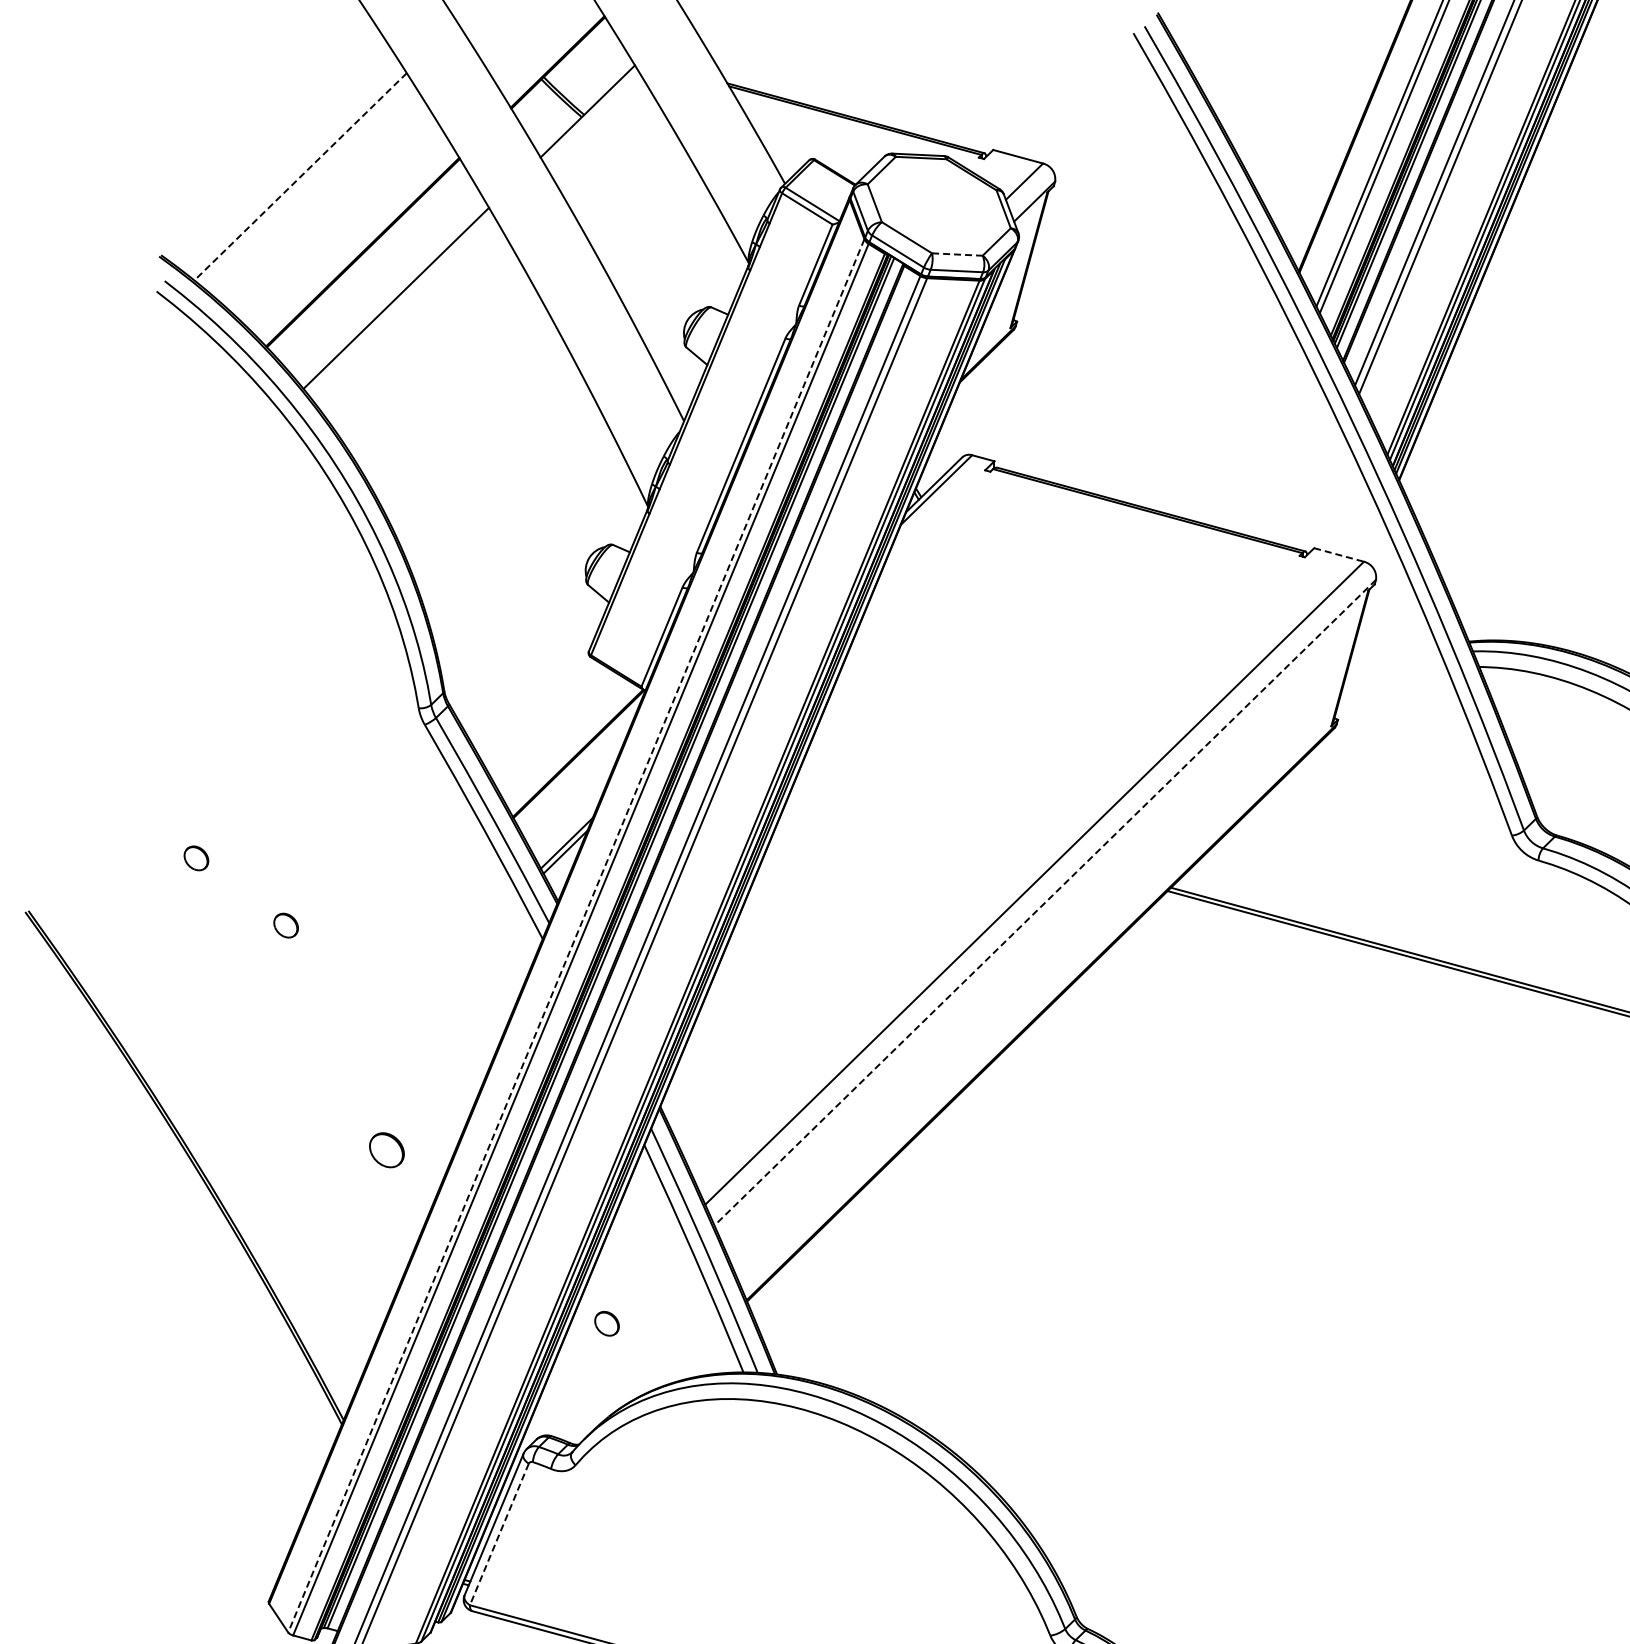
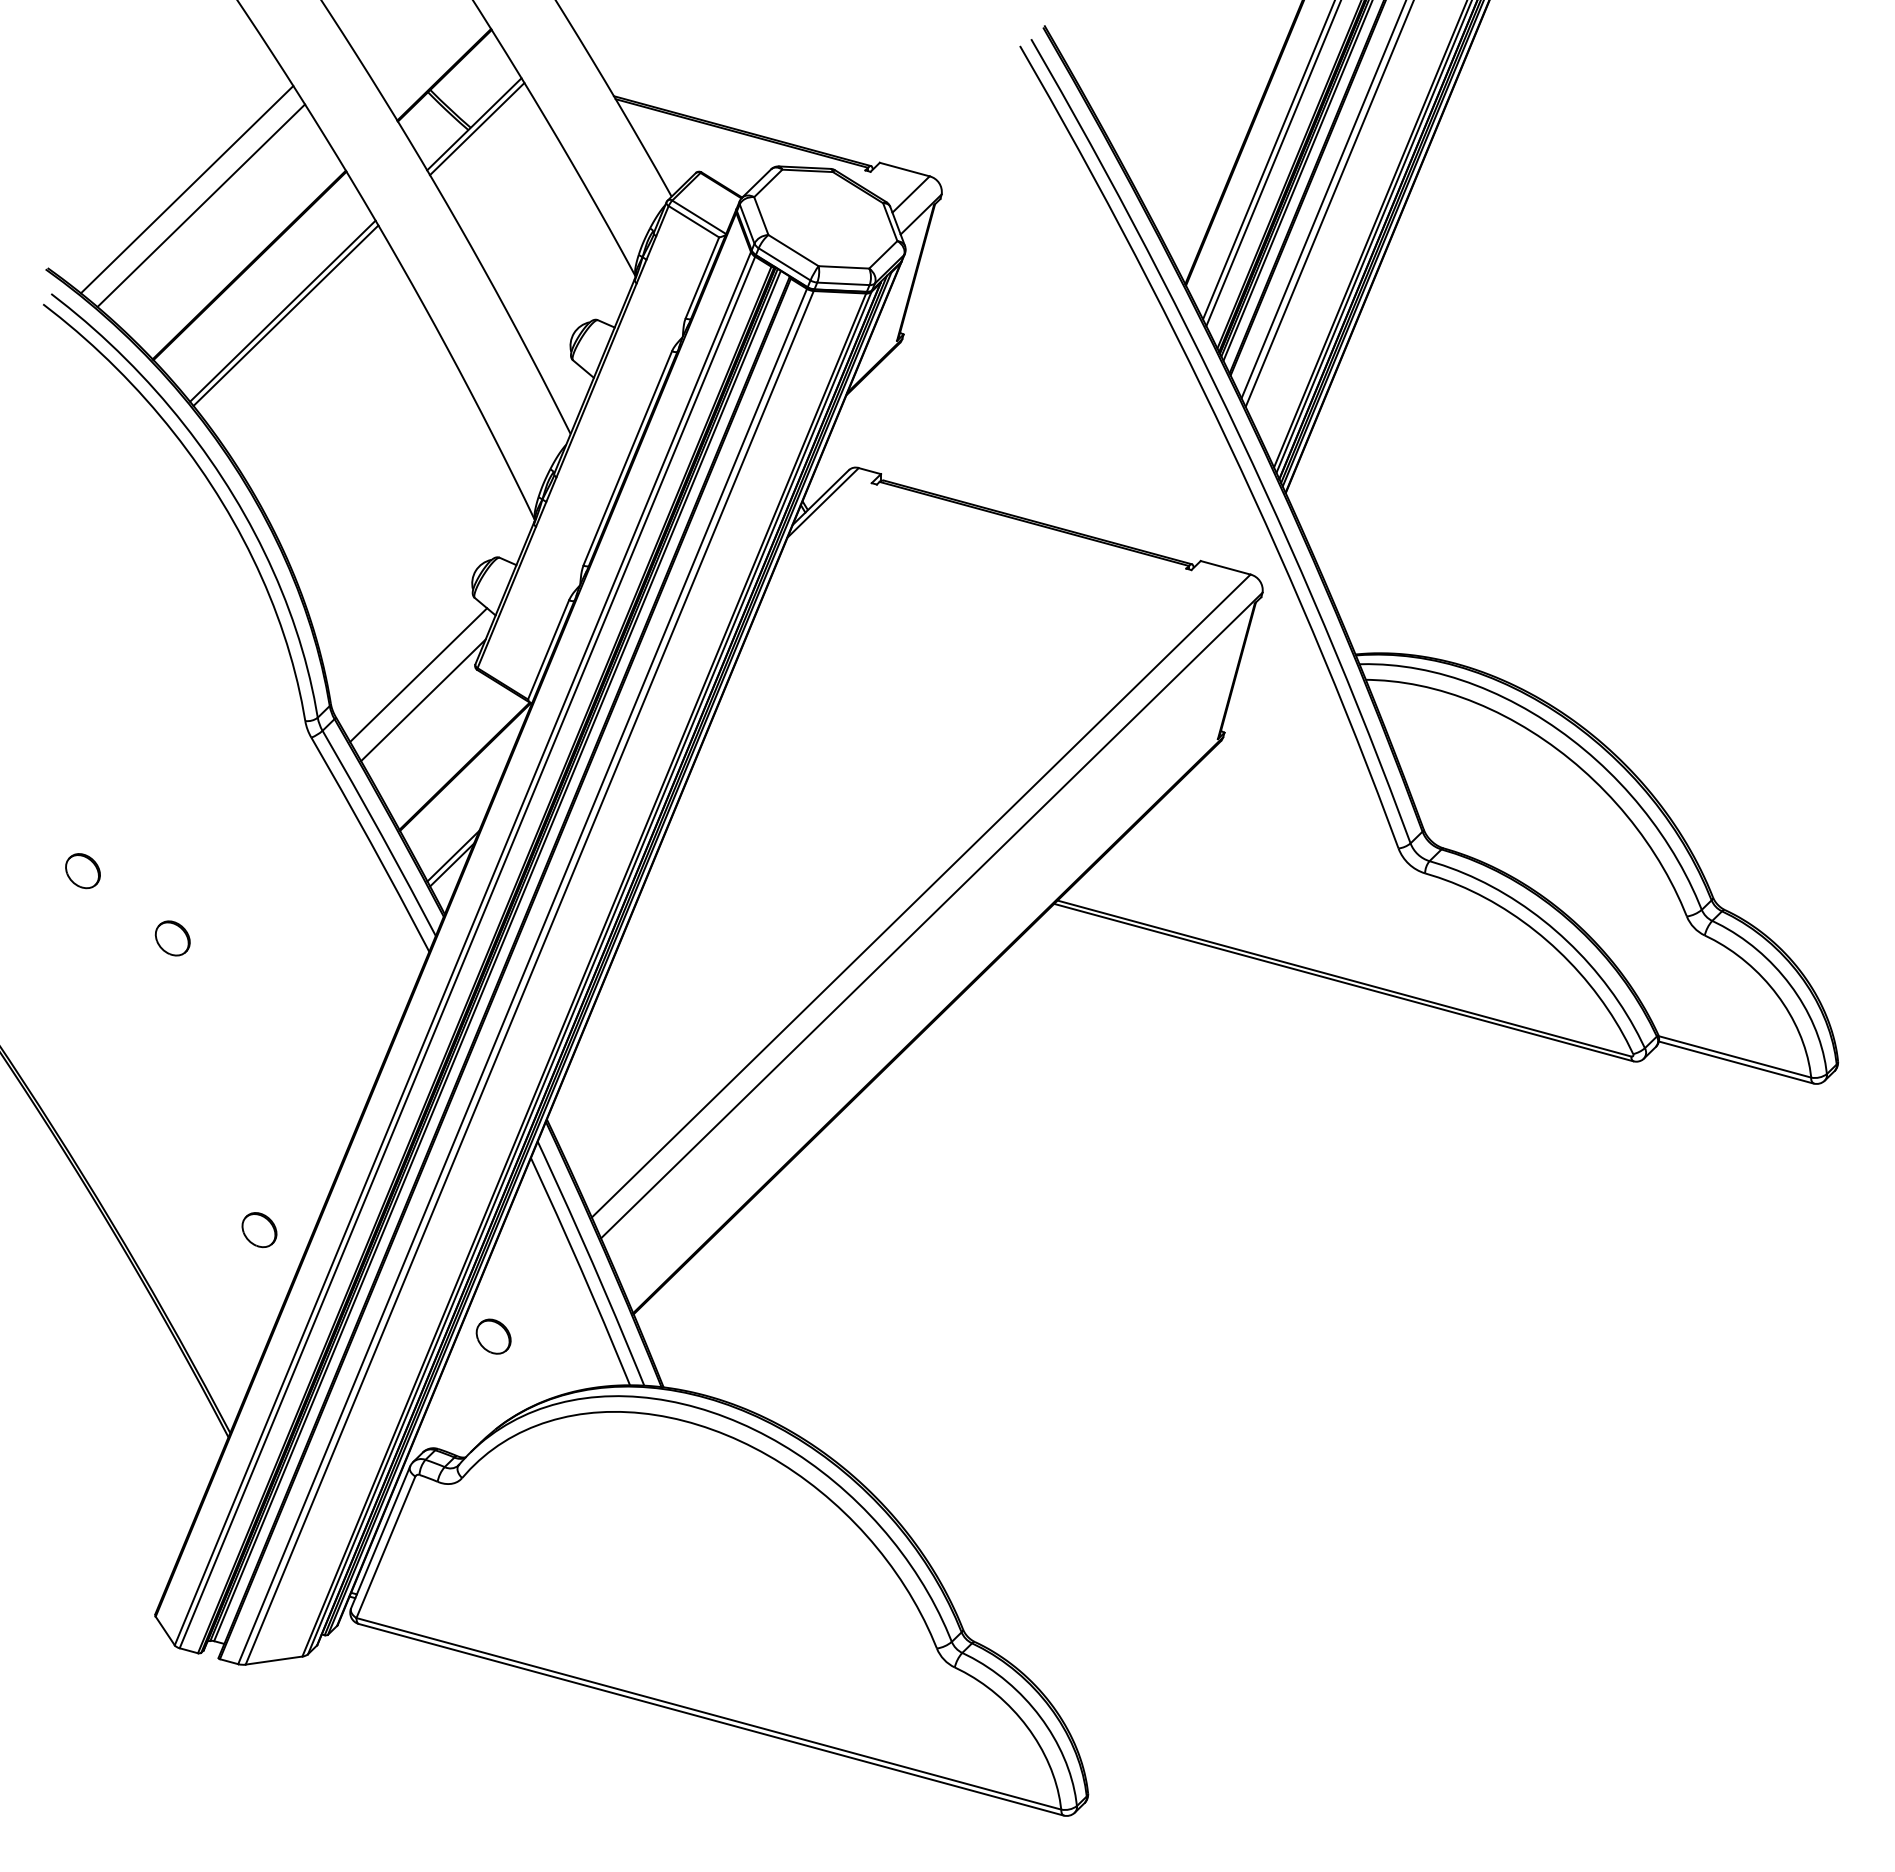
line: (590, 116) -> (477, 129), added
line: (299, 177) -> (186, 190), dashed -> solid
line: (314, 192) -> (201, 205), added
line: (957, 254) -> (844, 267), dashed -> solid
line: (398, 302) -> (285, 315), added
line: (1338, 554) -> (1225, 567), dashed -> solid
line: (531, 662) -> (418, 675), added
line: (536, 687) -> (423, 700), added
part: (195, 858) -> (82, 871), size x1.43
line: (1044, 902) -> (931, 915), dashed -> solid
part: (285, 925) -> (172, 938), size x1.43
line: (575, 935) -> (462, 948), dashed -> solid
part: (386, 1150) -> (259, 1230), moved
part: (606, 1323) -> (493, 1336), size x1.43
line: (498, 1534) -> (385, 1547), dashed -> solid

